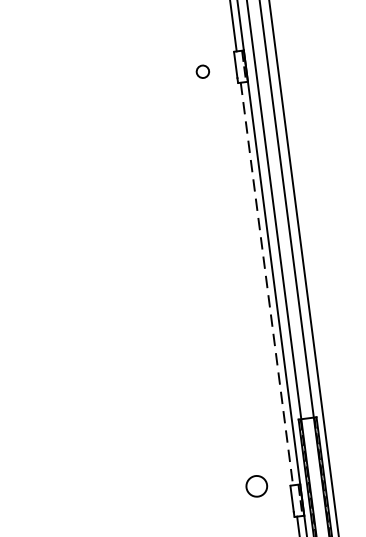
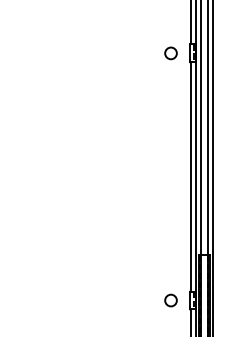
circle: (202, 71) -> (170, 53), size x1.67
line: (266, 283) -> (191, 176), dashed -> solid
circle: (255, 486) -> (170, 300), moved

